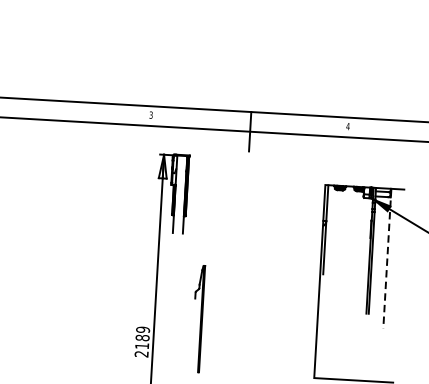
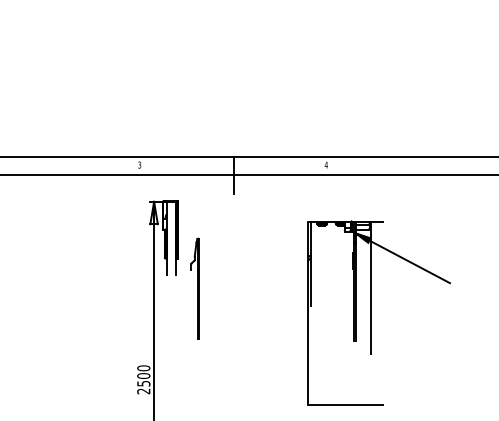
line: (387, 259) -> (370, 288), dashed -> solid
part: (197, 318) -> (194, 288), moved
text: (142, 337) -> (143, 375), 2189 -> 2500

